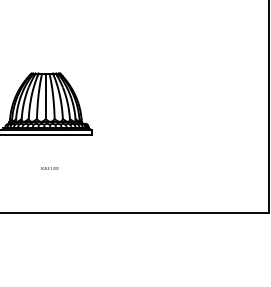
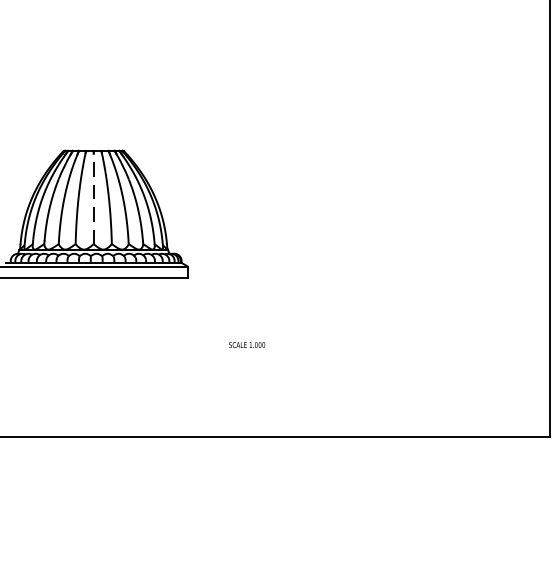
line: (45, 97) -> (93, 199), solid -> dashed
text: (49, 168) -> (246, 345), moved

